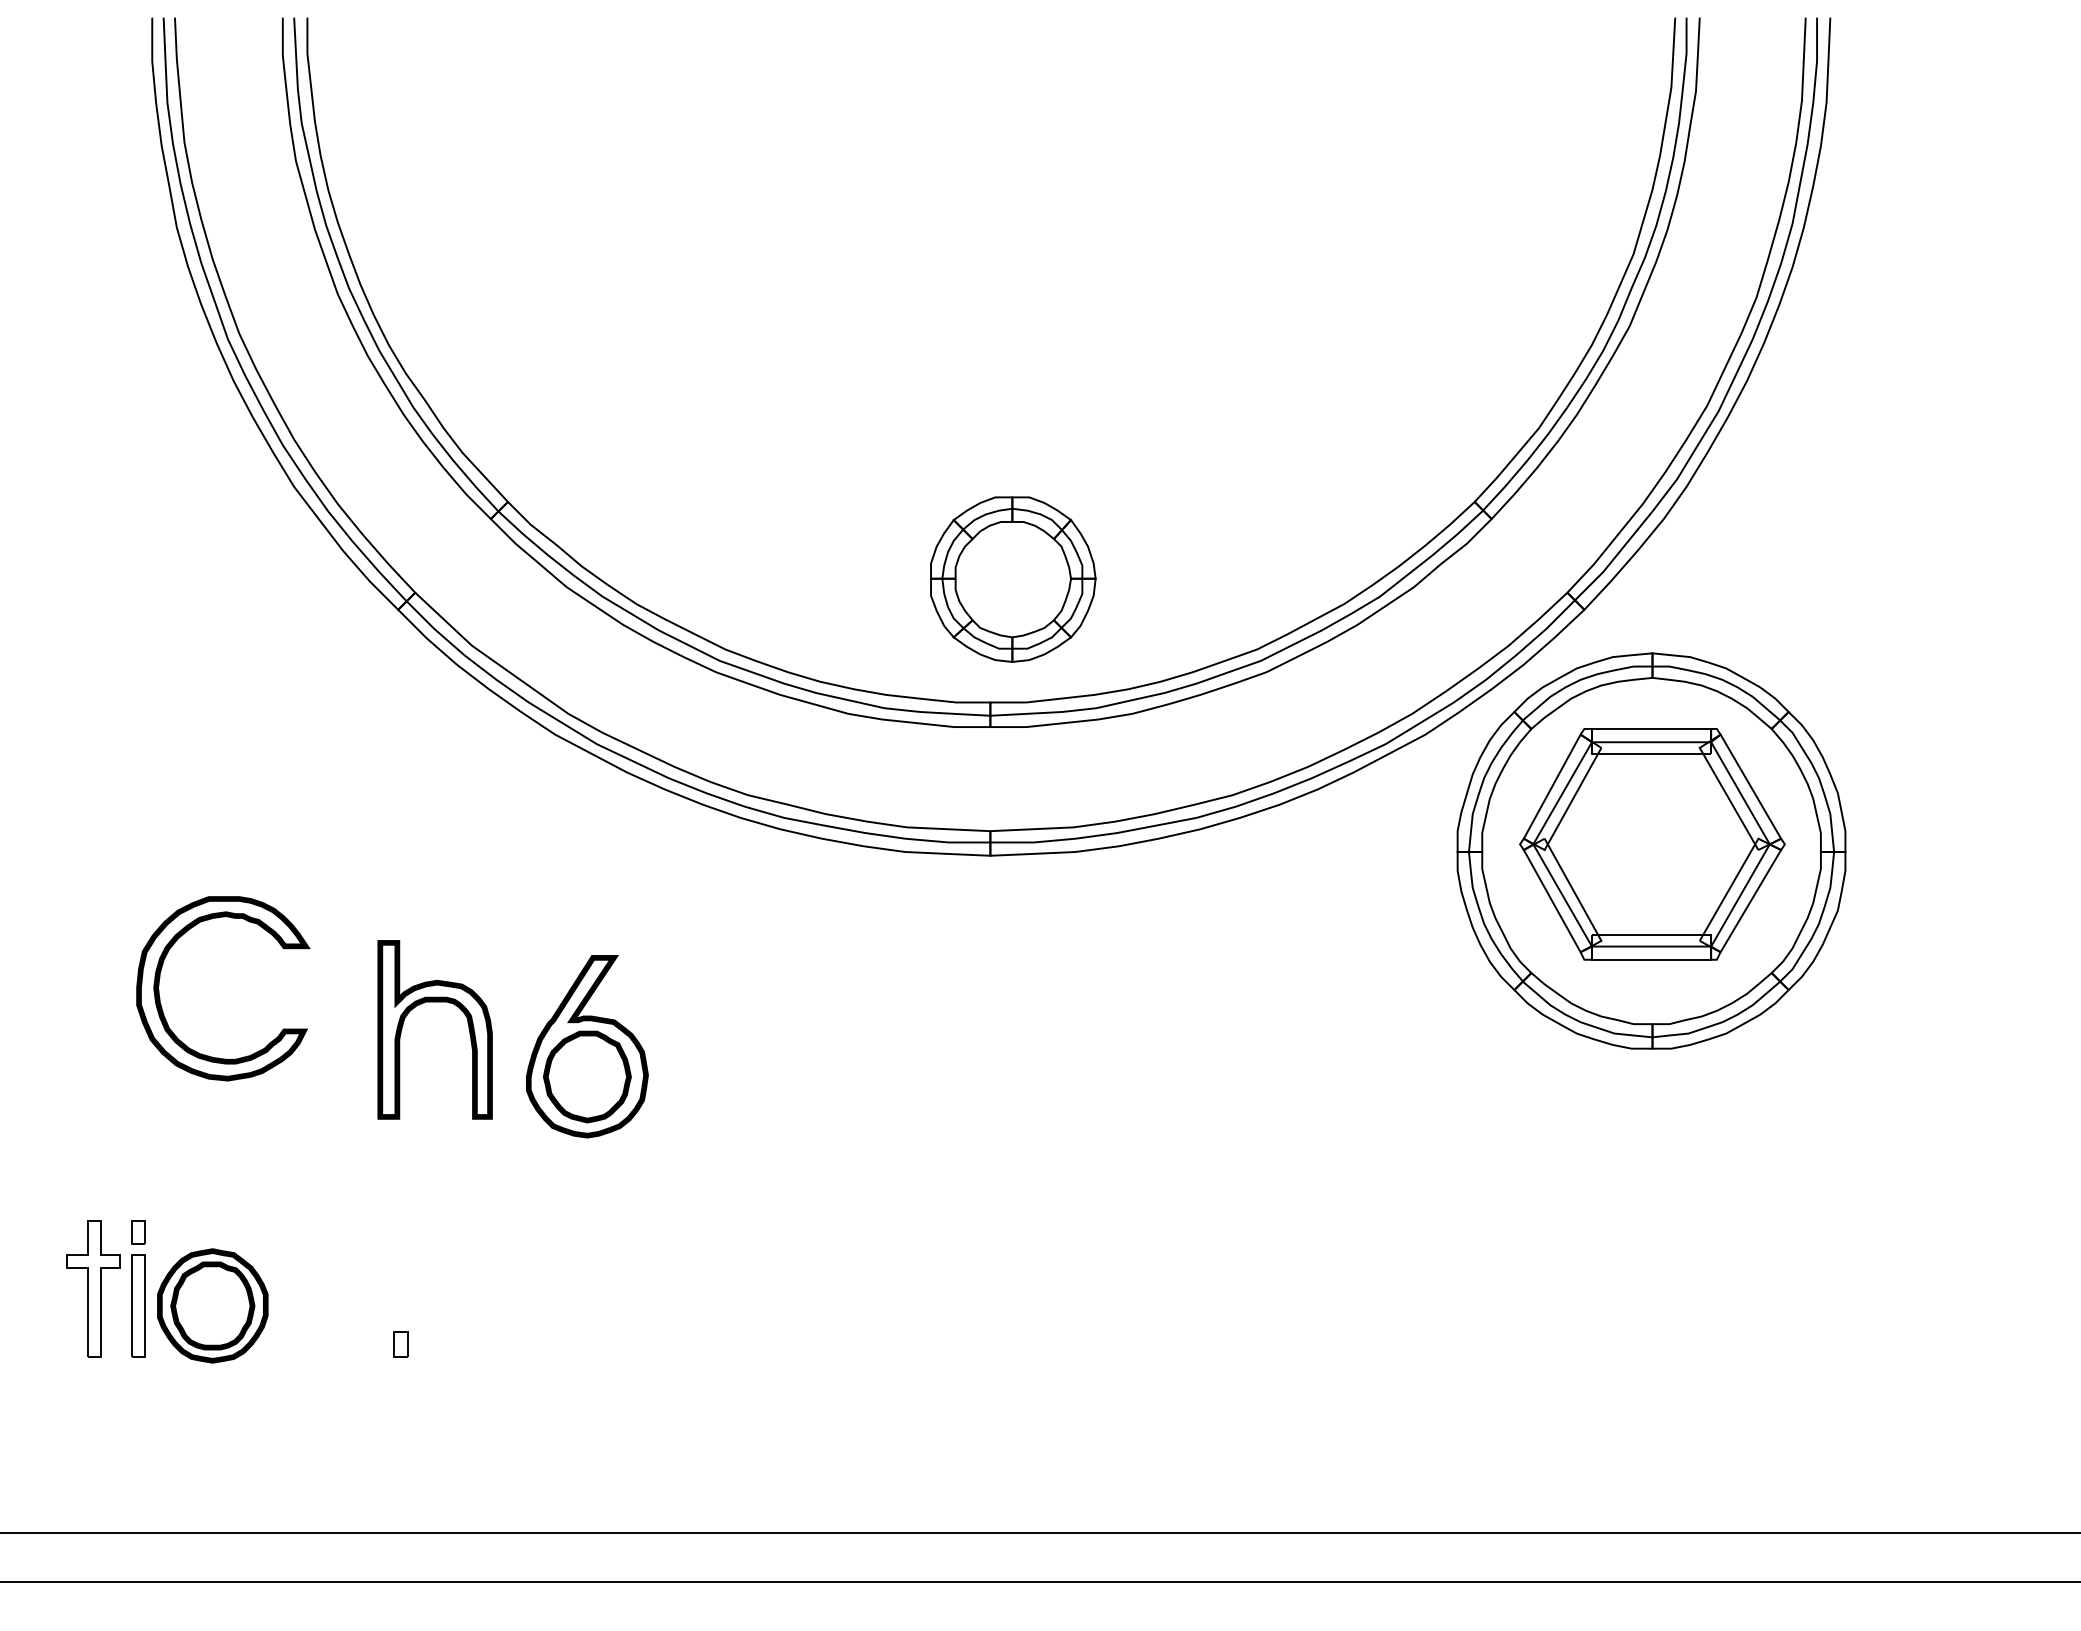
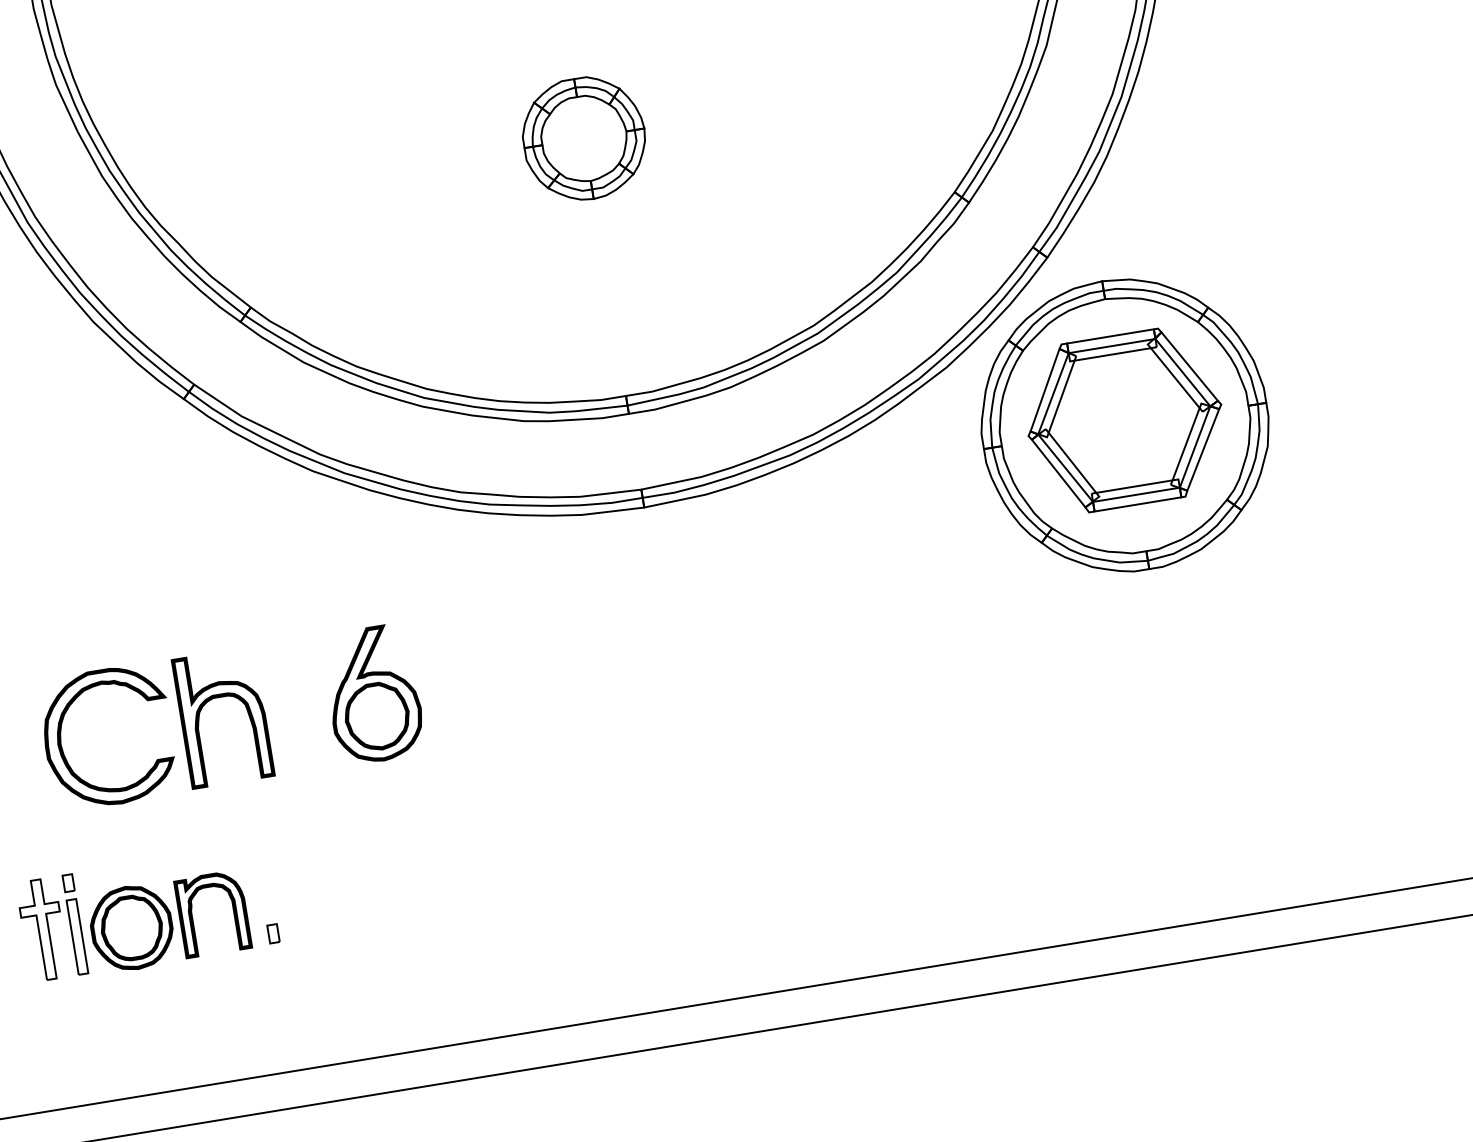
part: (1013, 579) -> (584, 138), moved
part: (160, 997) -> (63, 751), moved
part: (434, 1002) -> (219, 698), moved
part: (351, 1304) -> (232, 910), added

